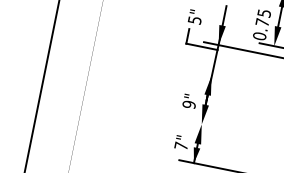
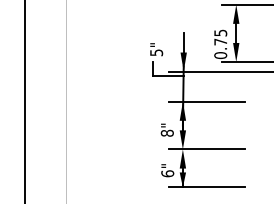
line: (235, 80) -> (206, 101), added
text: (189, 103) -> (167, 132), 9" -> 8"
line: (225, 129) -> (206, 149), added
text: (181, 145) -> (167, 173), 7" -> 6"

